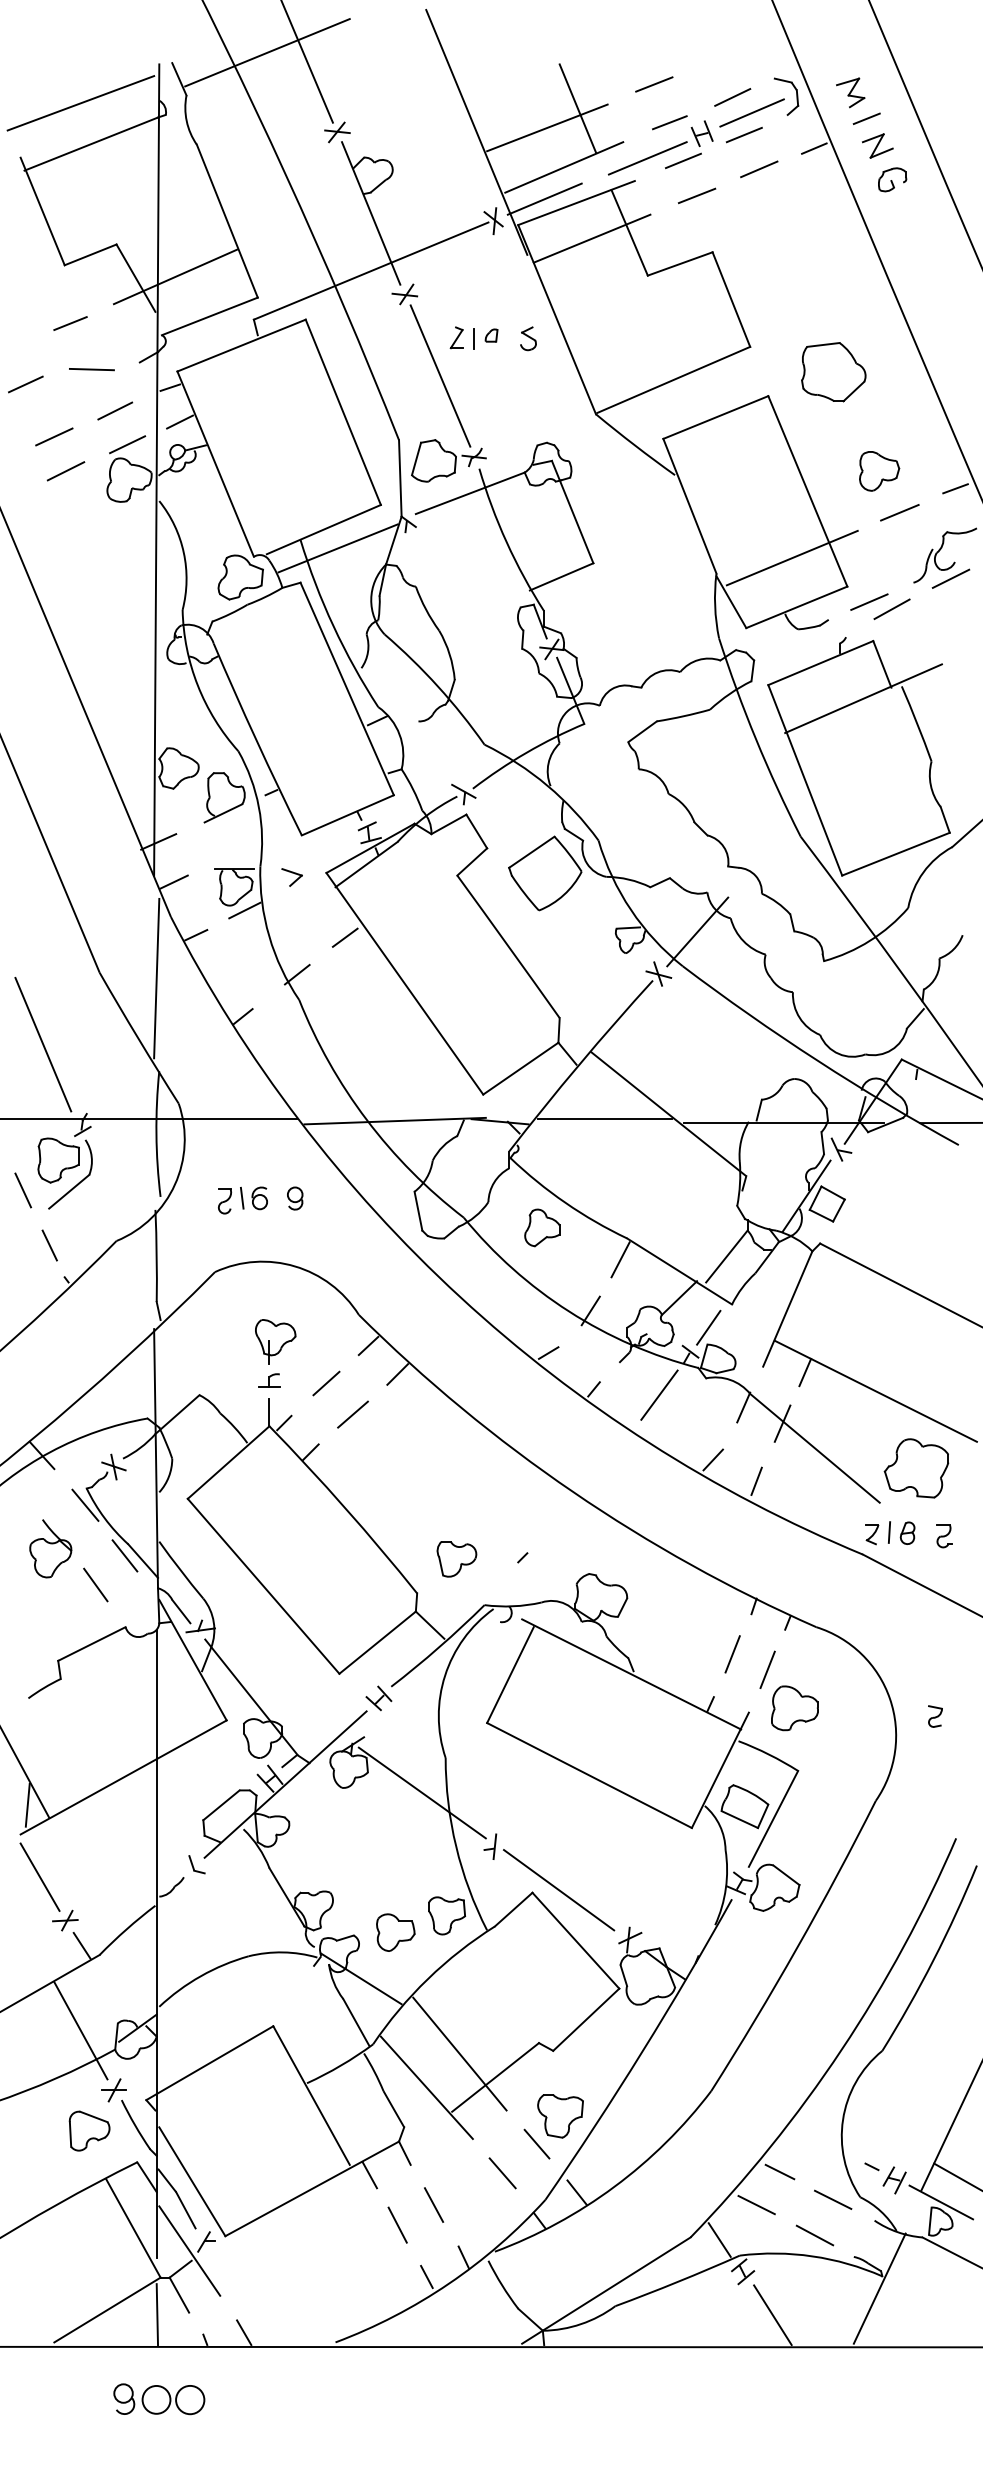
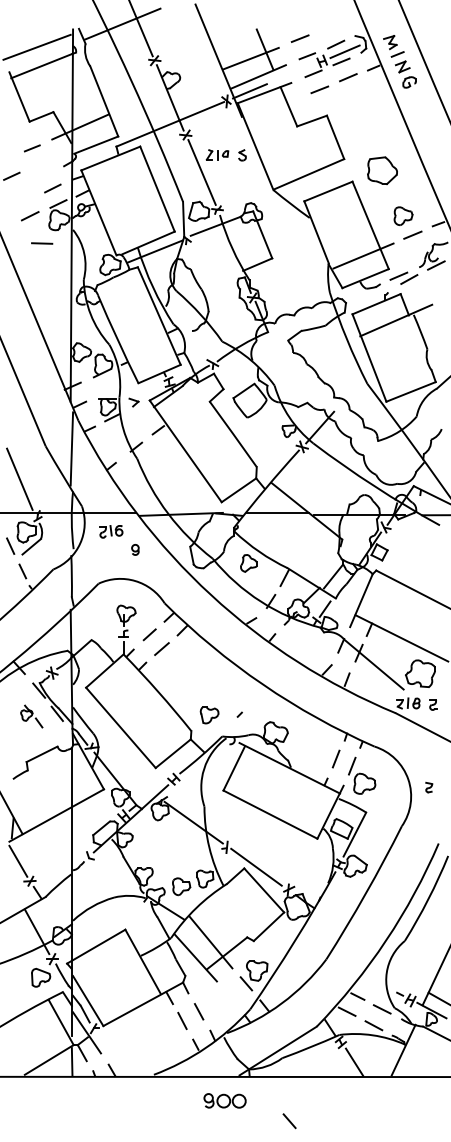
line: (648, 158) -> (297, 72), removed
line: (591, 238) -> (271, 109), removed
line: (92, 369) -> (42, 243), moved
line: (53, 437) -> (24, 200), removed
part: (243, 1199) -> (111, 531), moved
line: (659, 1393) -> (302, 639), removed
part: (68, 1561) -> (31, 716), size x0.6
line: (502, 2173) -> (289, 1121), moved
part: (158, 2398) -> (224, 1100), moved

